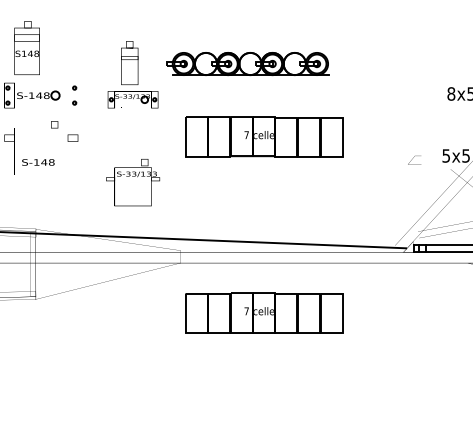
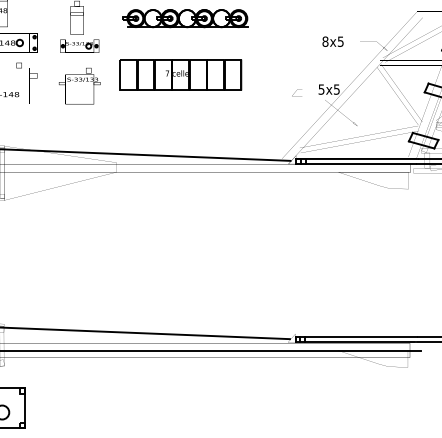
part: (248, 63) -> (185, 18), moved
text: (132, 181) -> (79, 85), moved
part: (263, 312) -> (180, 210), removed

